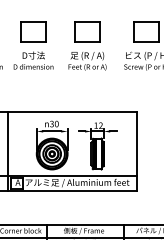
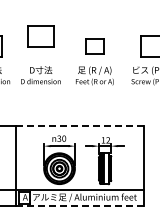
part: (33, 31) -> (40, 36), moved
part: (87, 31) -> (94, 46), size x0.7
line: (73, 111) -> (80, 126), solid -> dashed
line: (73, 191) -> (80, 206), solid -> dashed

